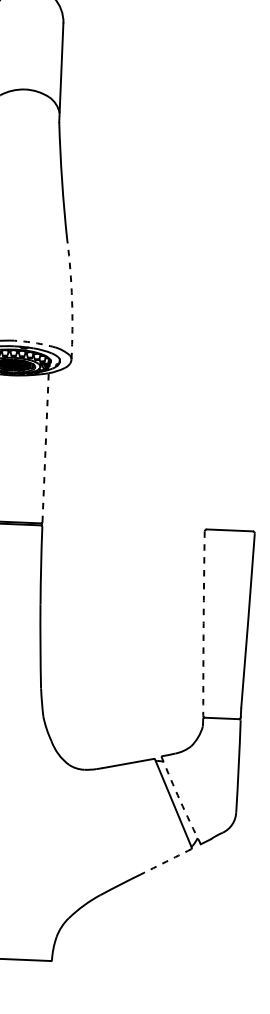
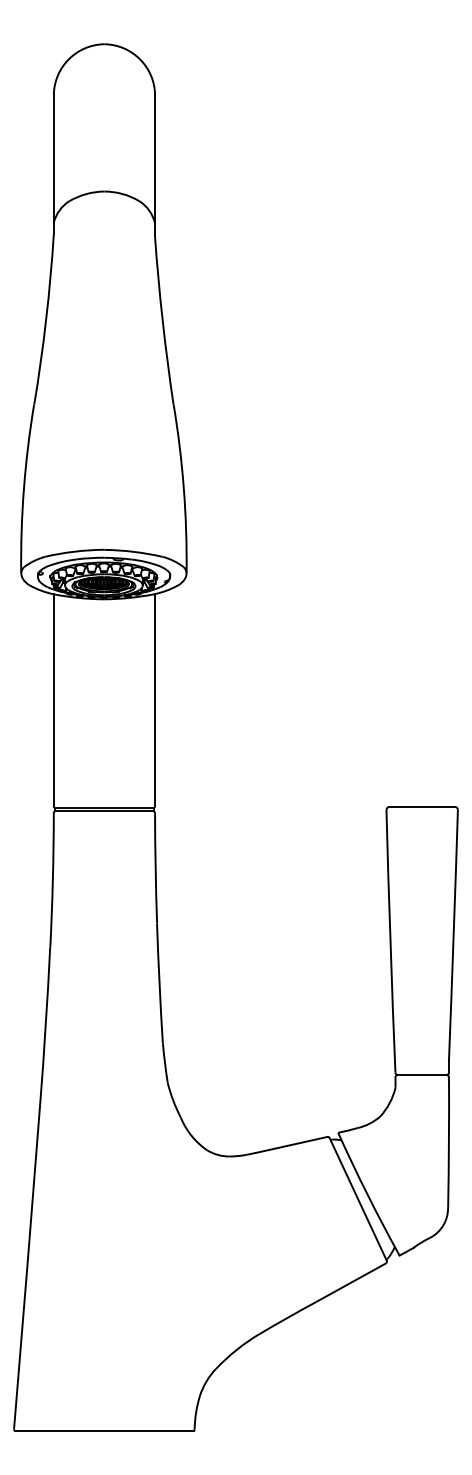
arc: (71, 300) -> (183, 488), dashed -> solid
arc: (34, 342) -> (133, 551), dashed -> solid
line: (45, 447) -> (154, 699), dashed -> solid
arc: (203, 623) -> (390, 941), dashed -> solid
arc: (180, 800) -> (367, 1194), dashed -> solid
arc: (166, 861) -> (351, 1282), dashed -> solid

